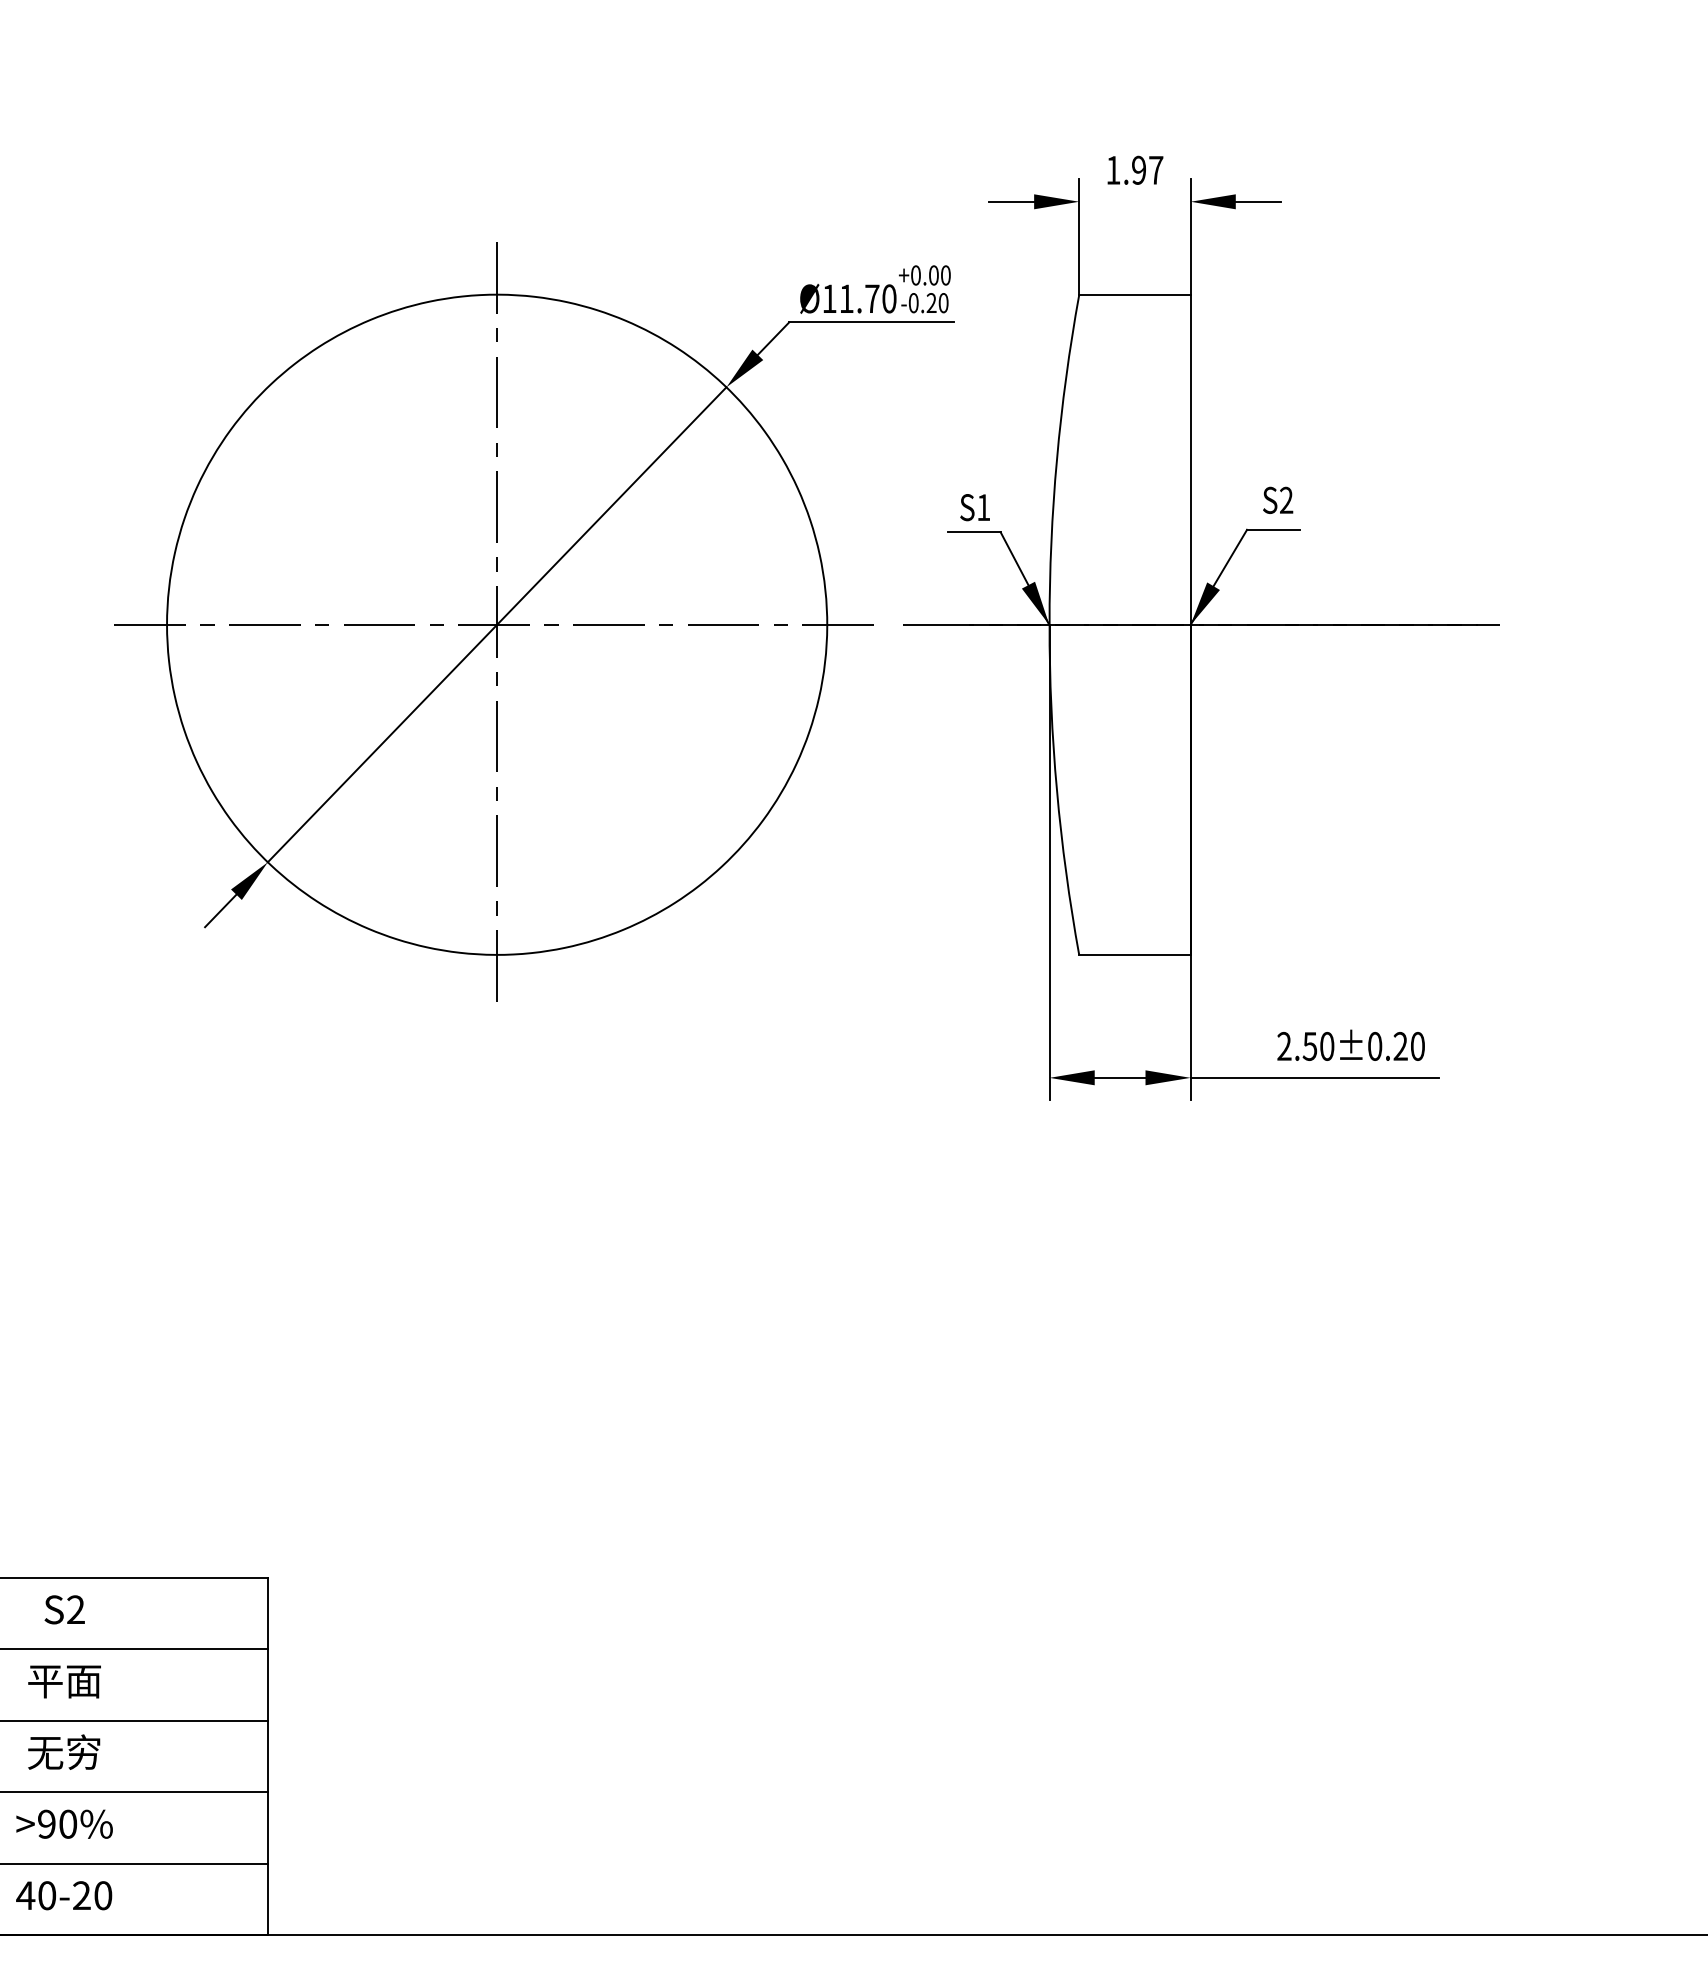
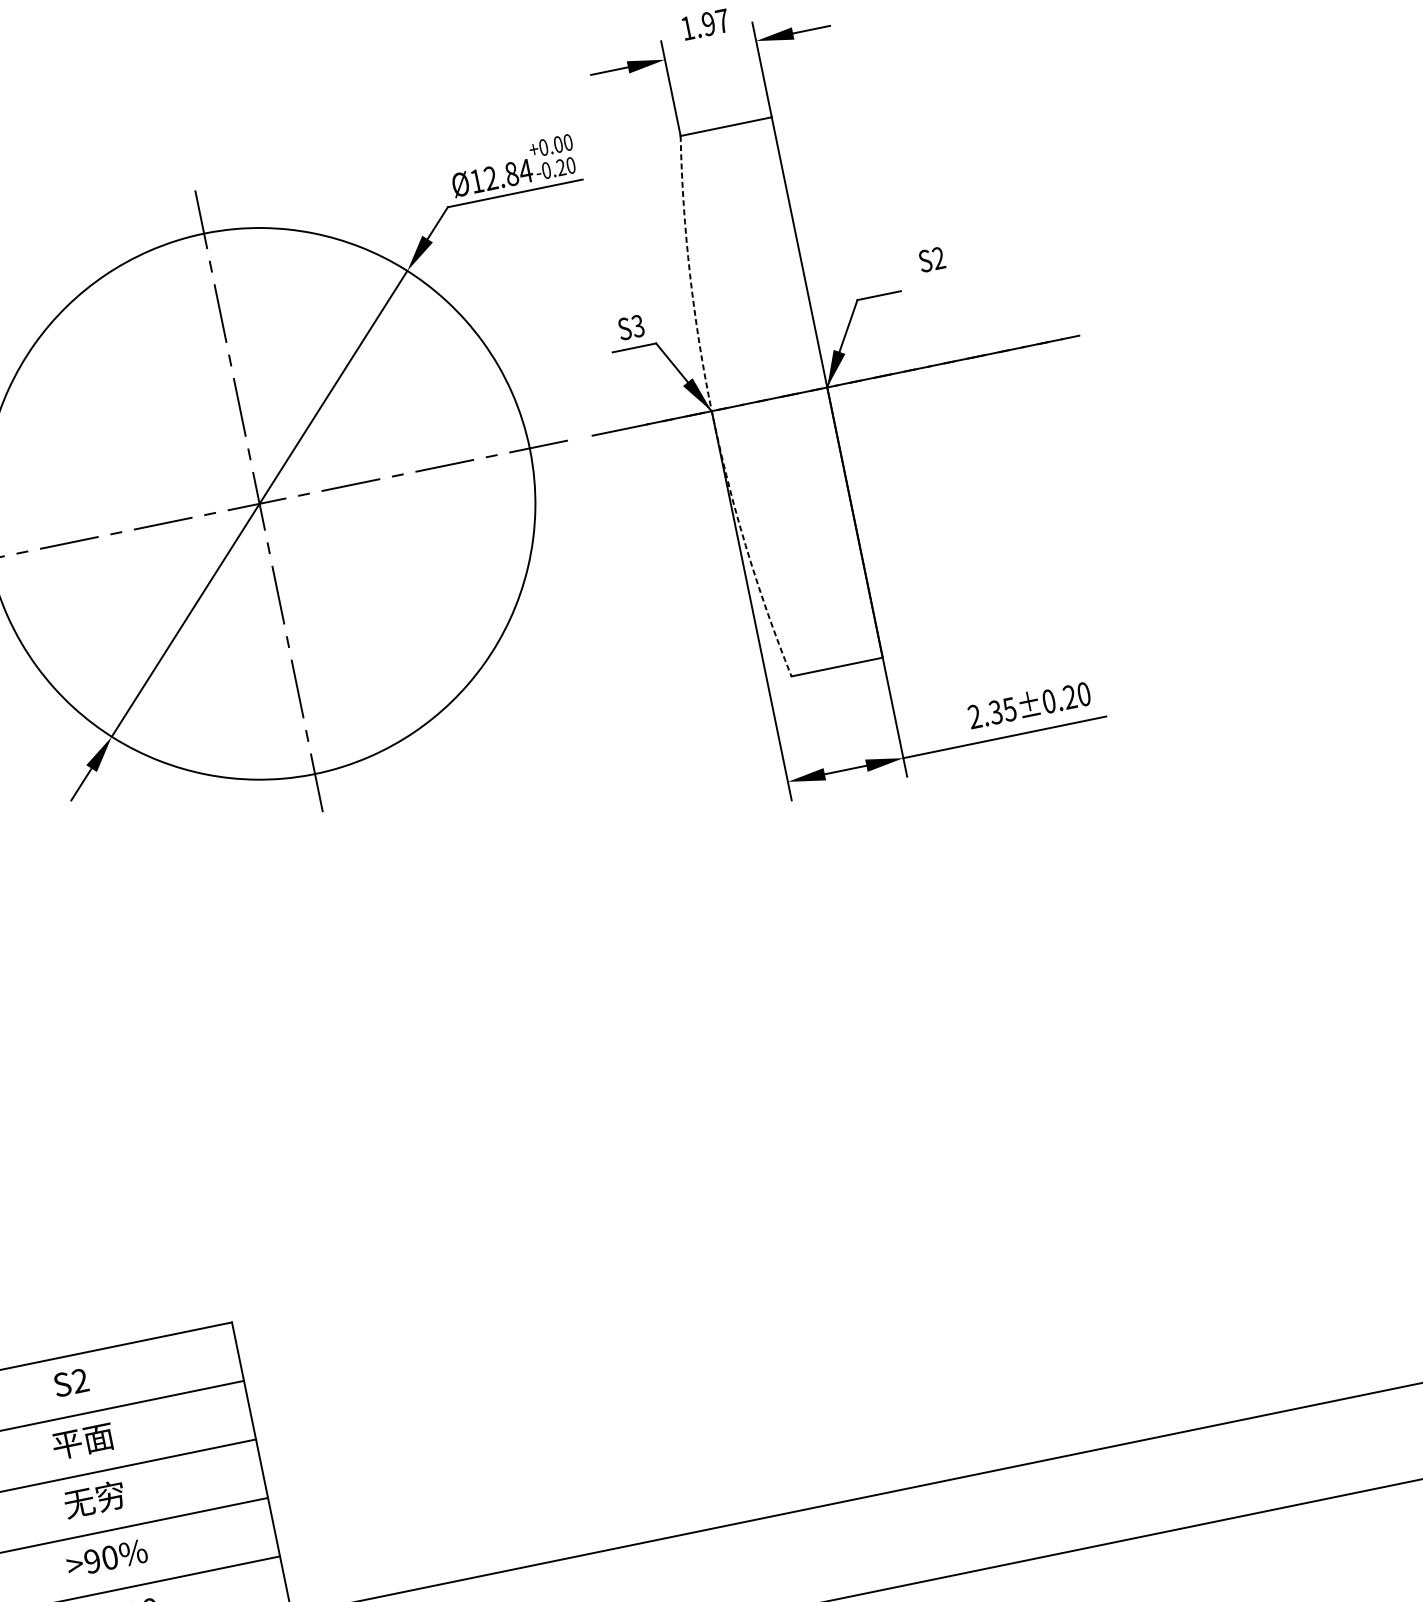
text: (868, 298) -> (508, 174), Ø11.70 -> Ø12.84
text: (1278, 499) -> (932, 258), moved
text: (983, 507) -> (637, 326), S1 -> S3
arc: (1049, 625) -> (711, 411), solid -> dashed
text: (1318, 1045) -> (1002, 710), 2.50±0.20 -> 2.35±0.20

